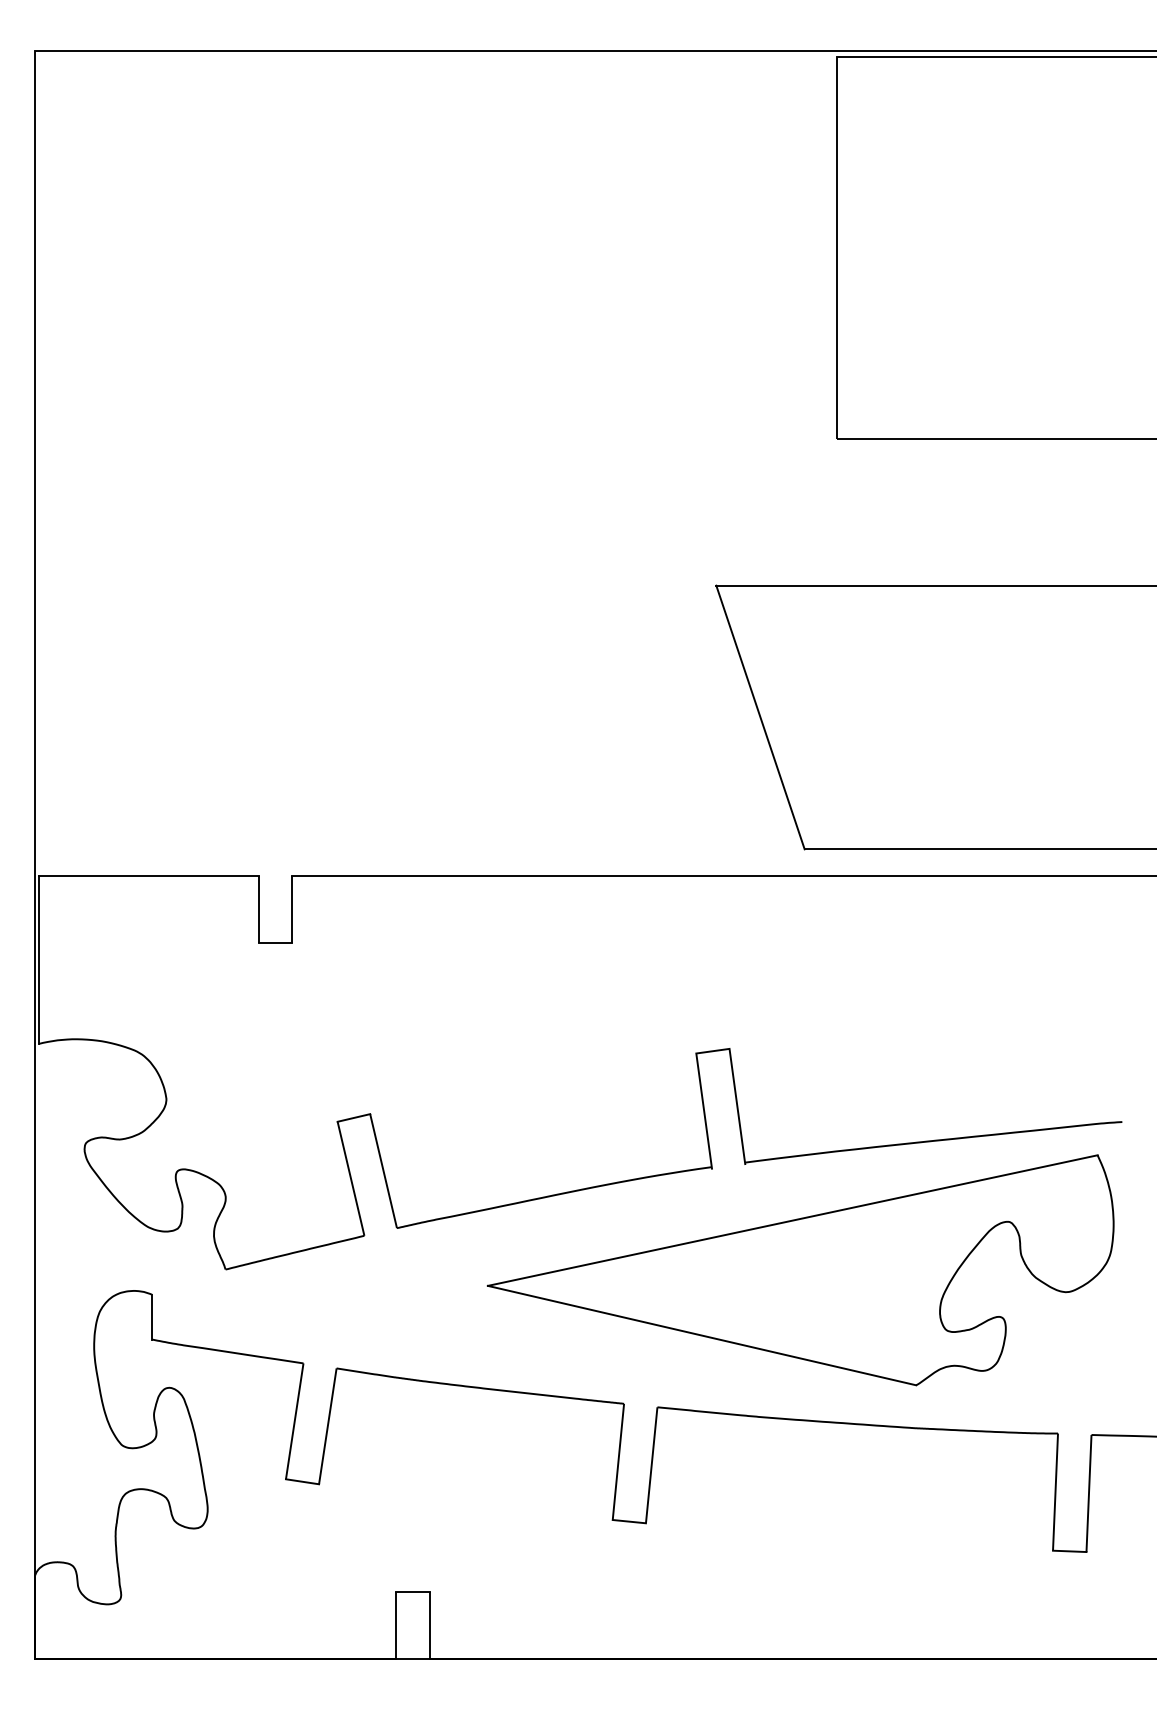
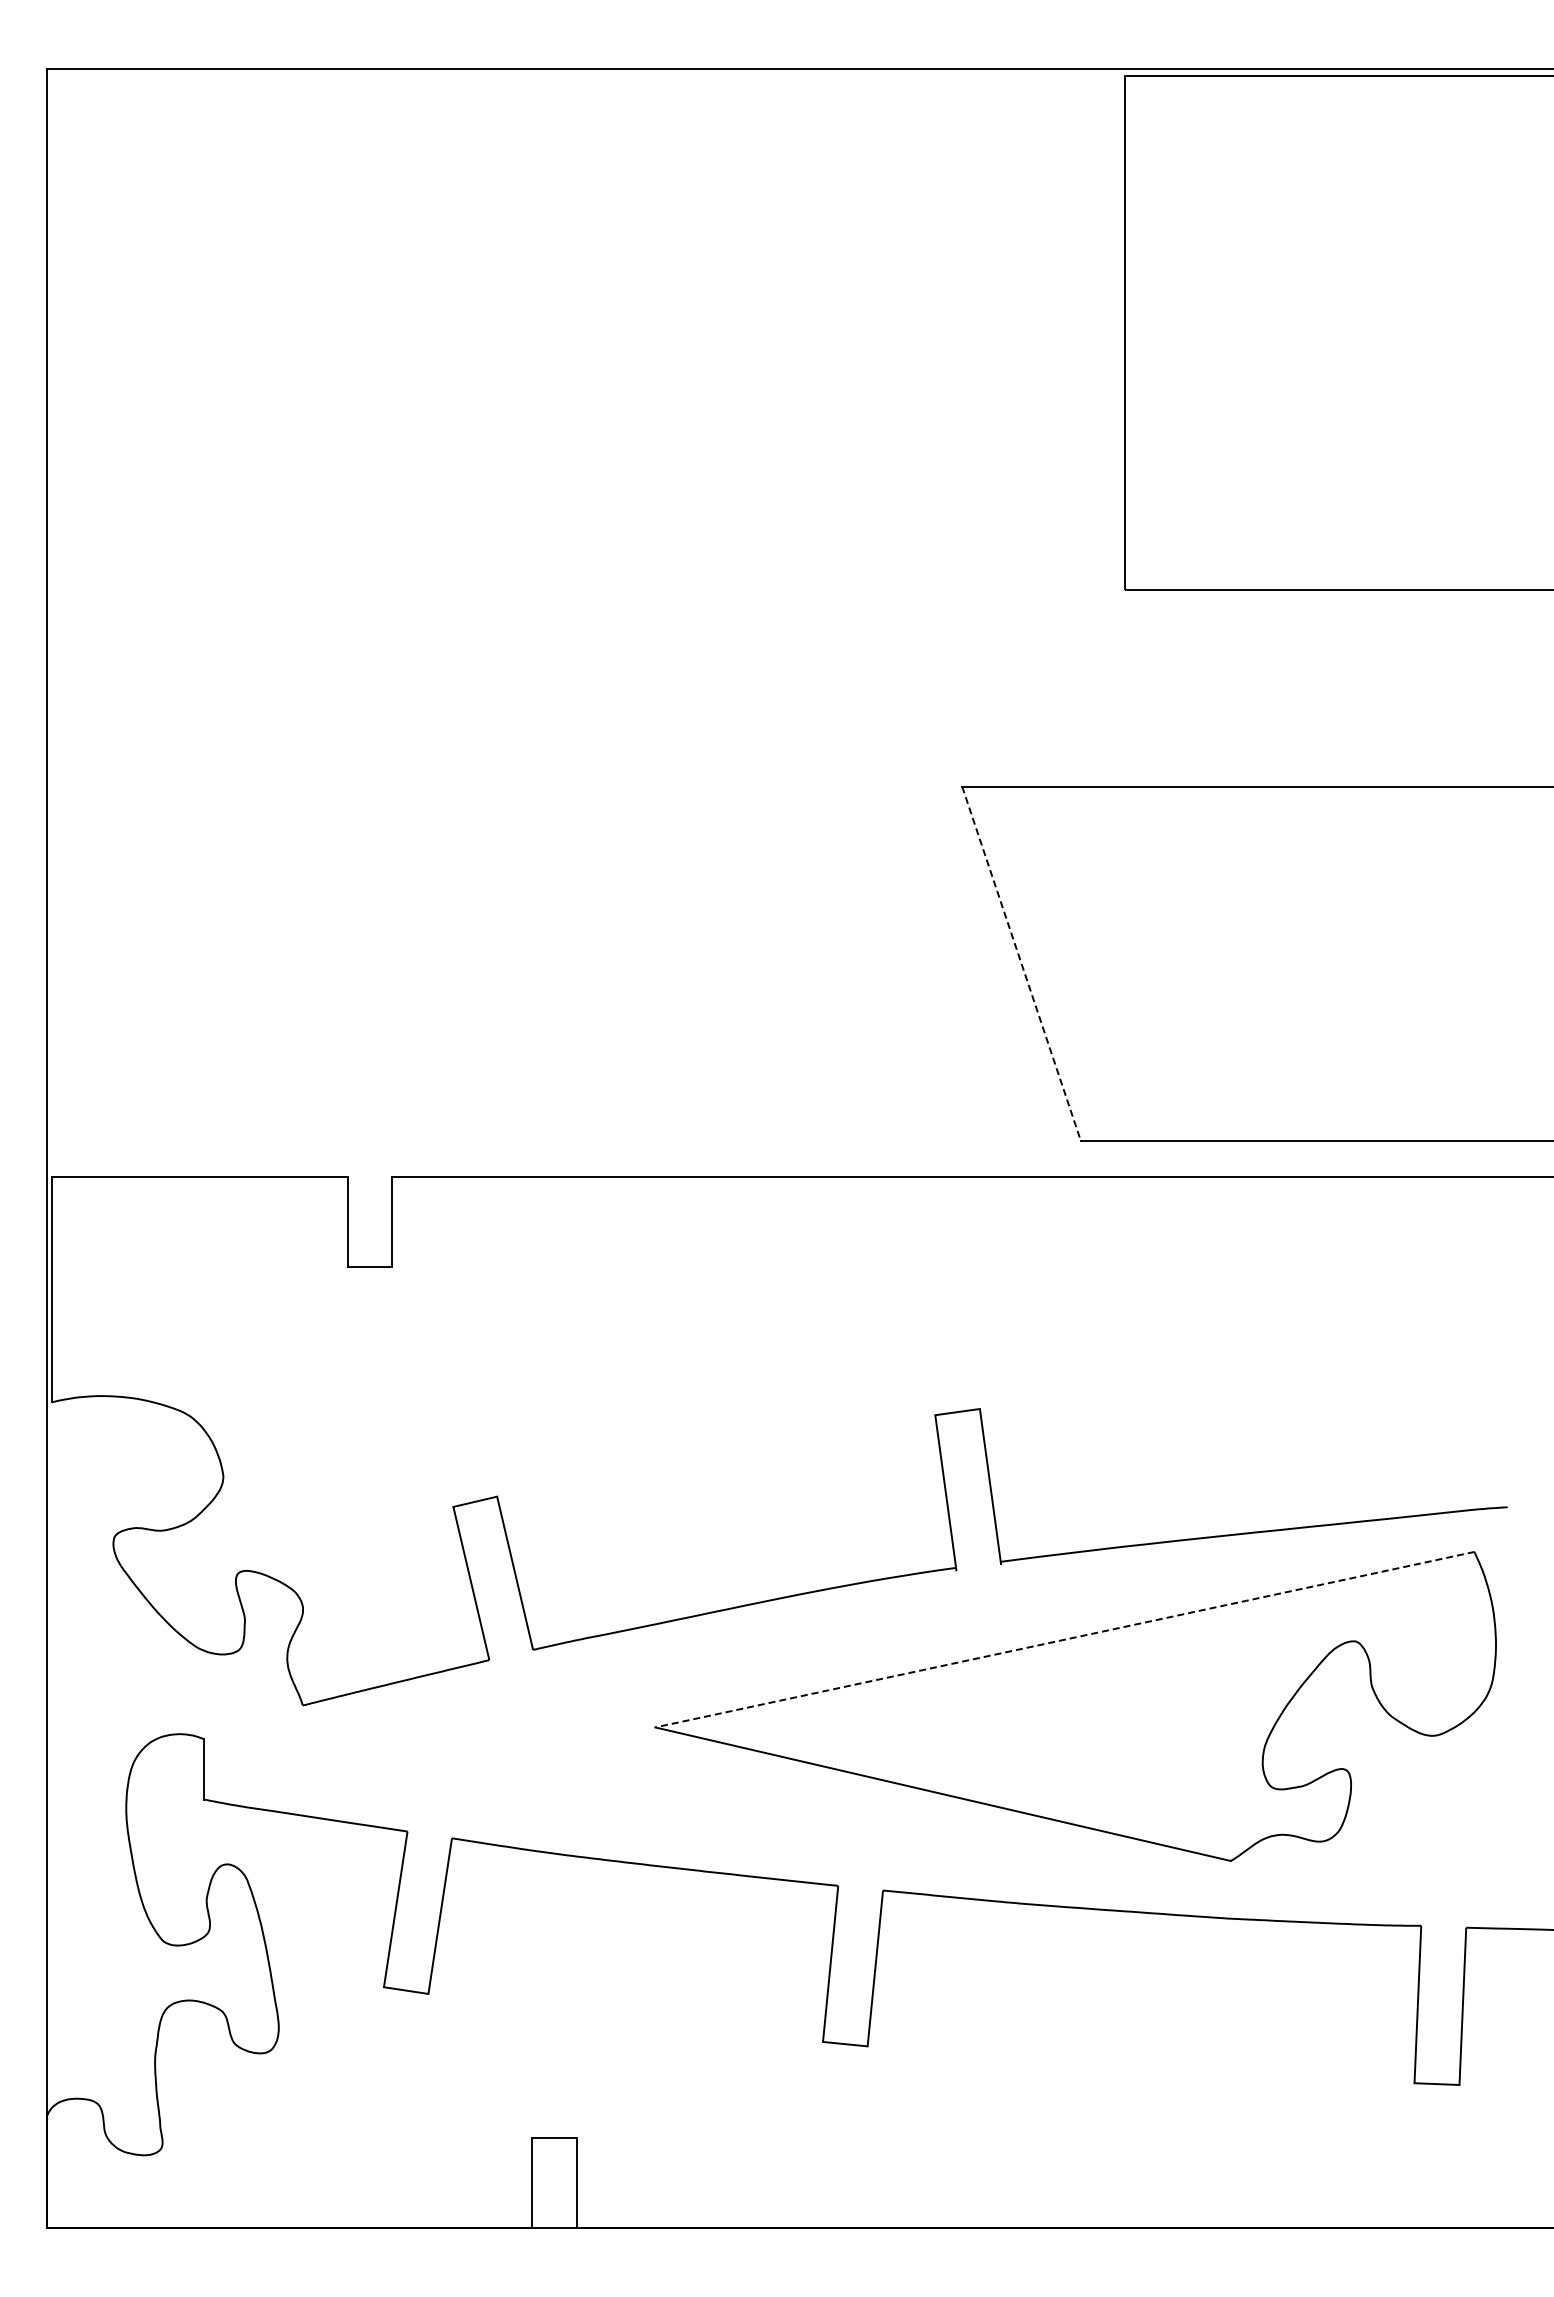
line: (760, 717) -> (1021, 963), solid -> dashed
line: (792, 1220) -> (1064, 1639), solid -> dashed

